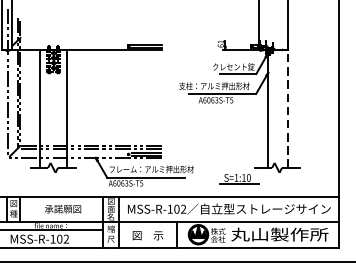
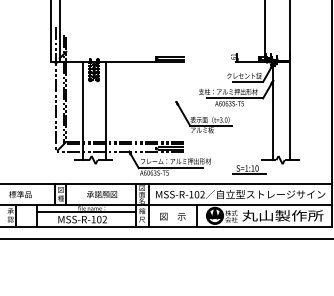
line: (287, 108) -> (289, 110), dashed -> solid
part: (184, 116) -> (203, 117), added

